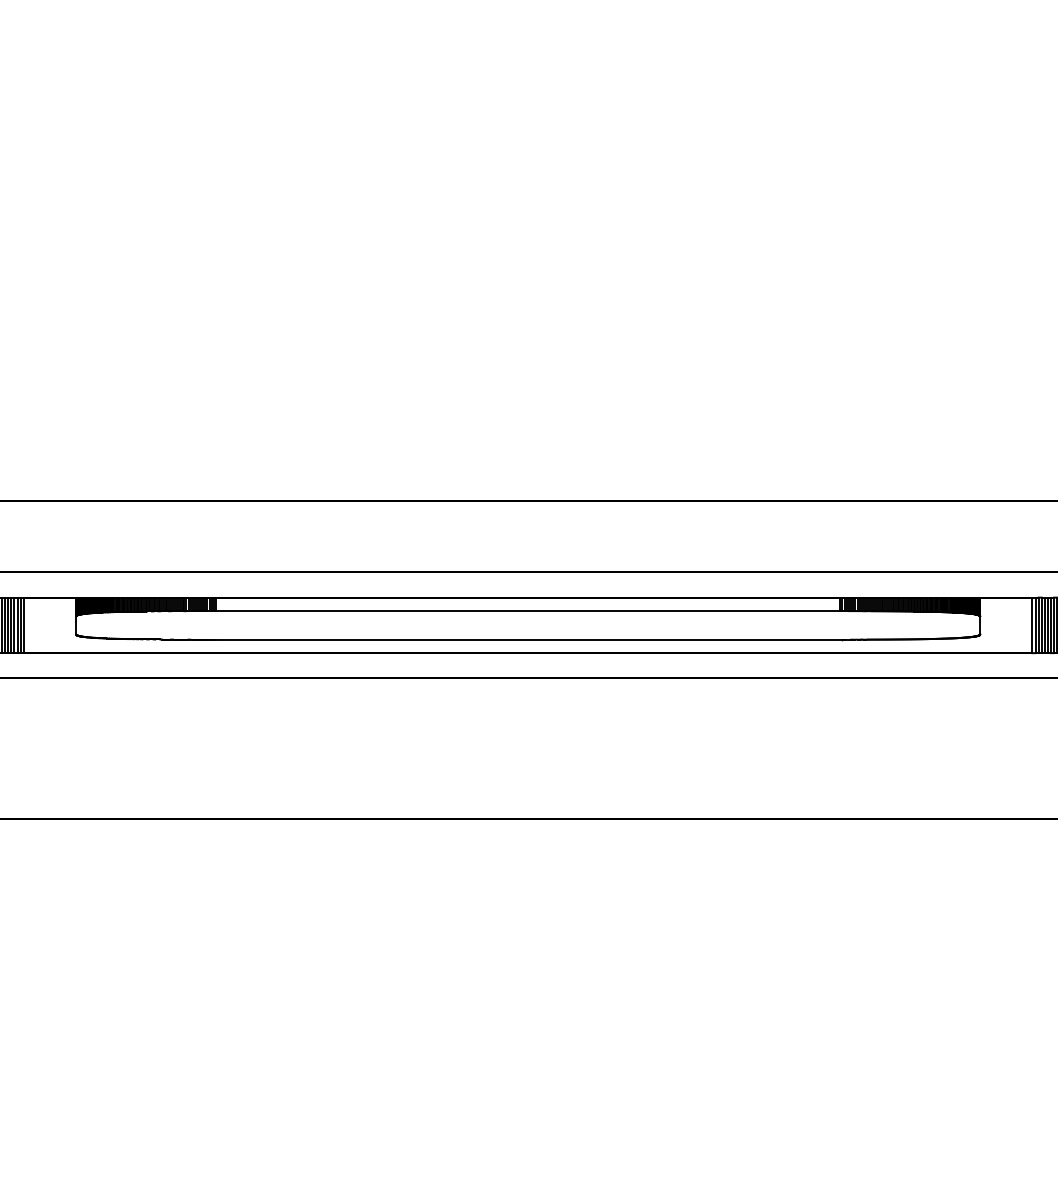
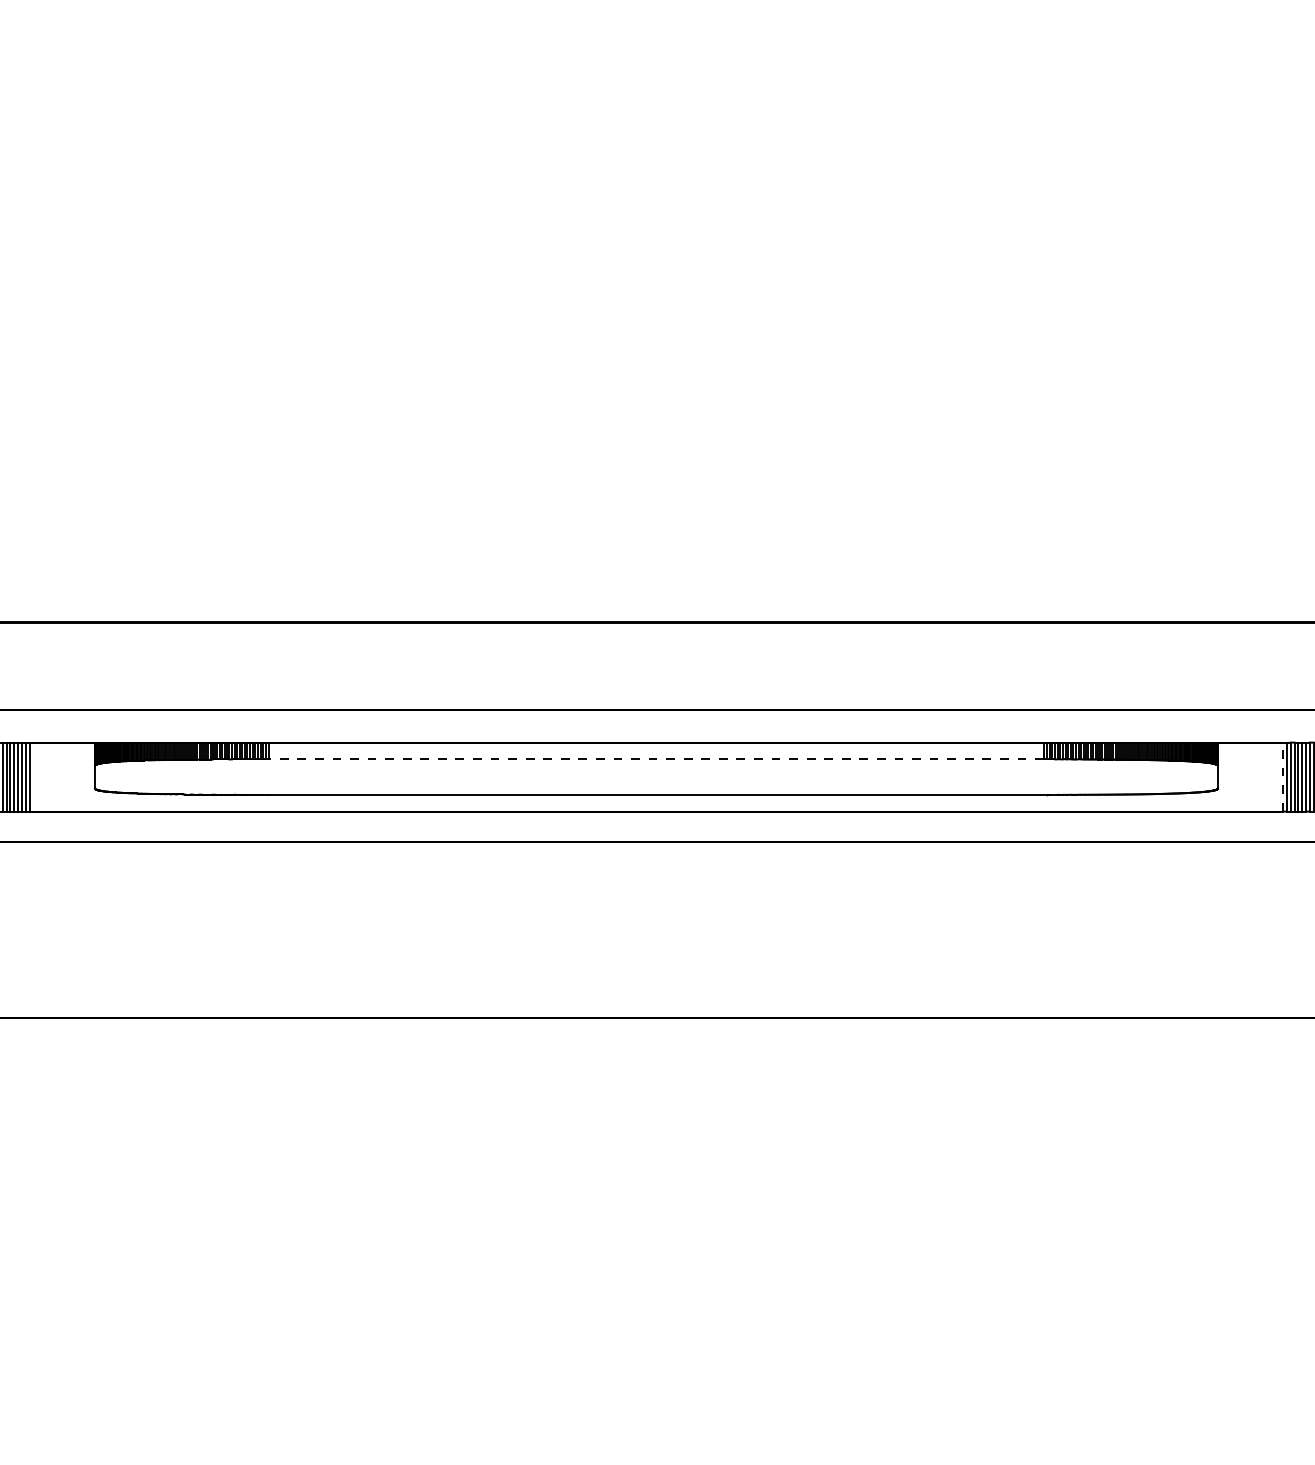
line: (527, 611) -> (655, 759), solid -> dashed
line: (1032, 625) -> (1282, 777), solid -> dashed

